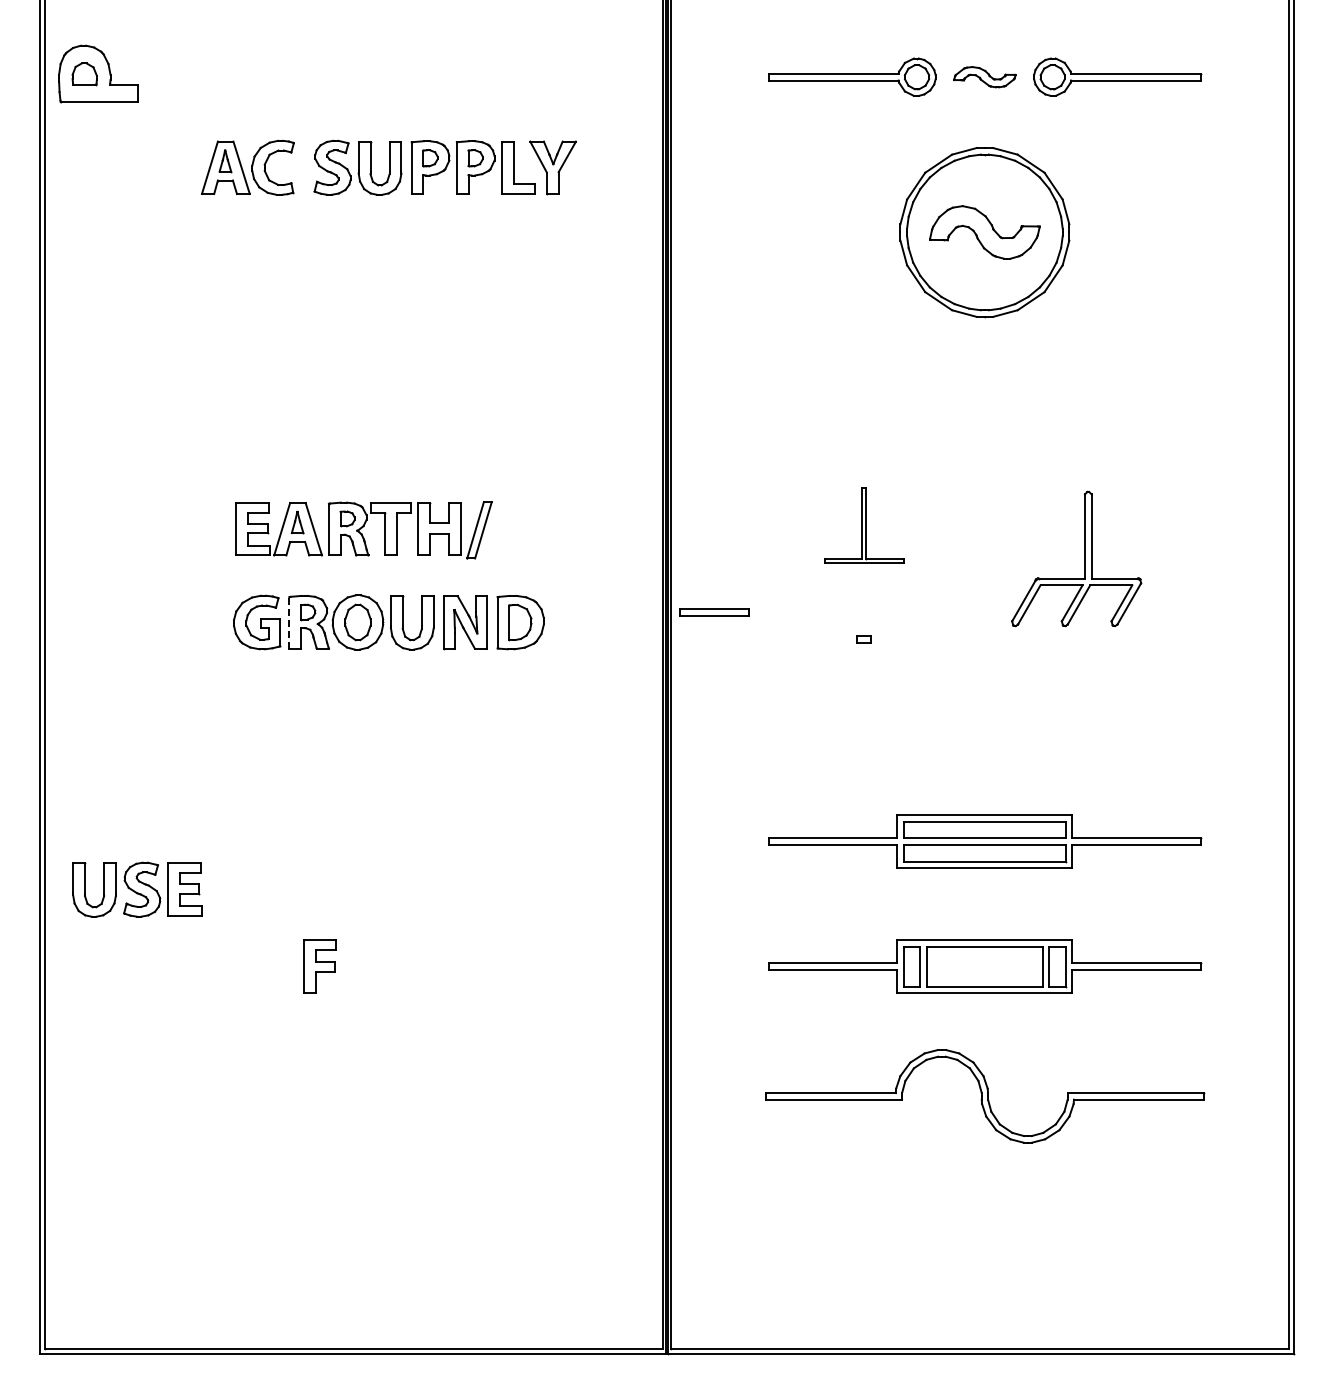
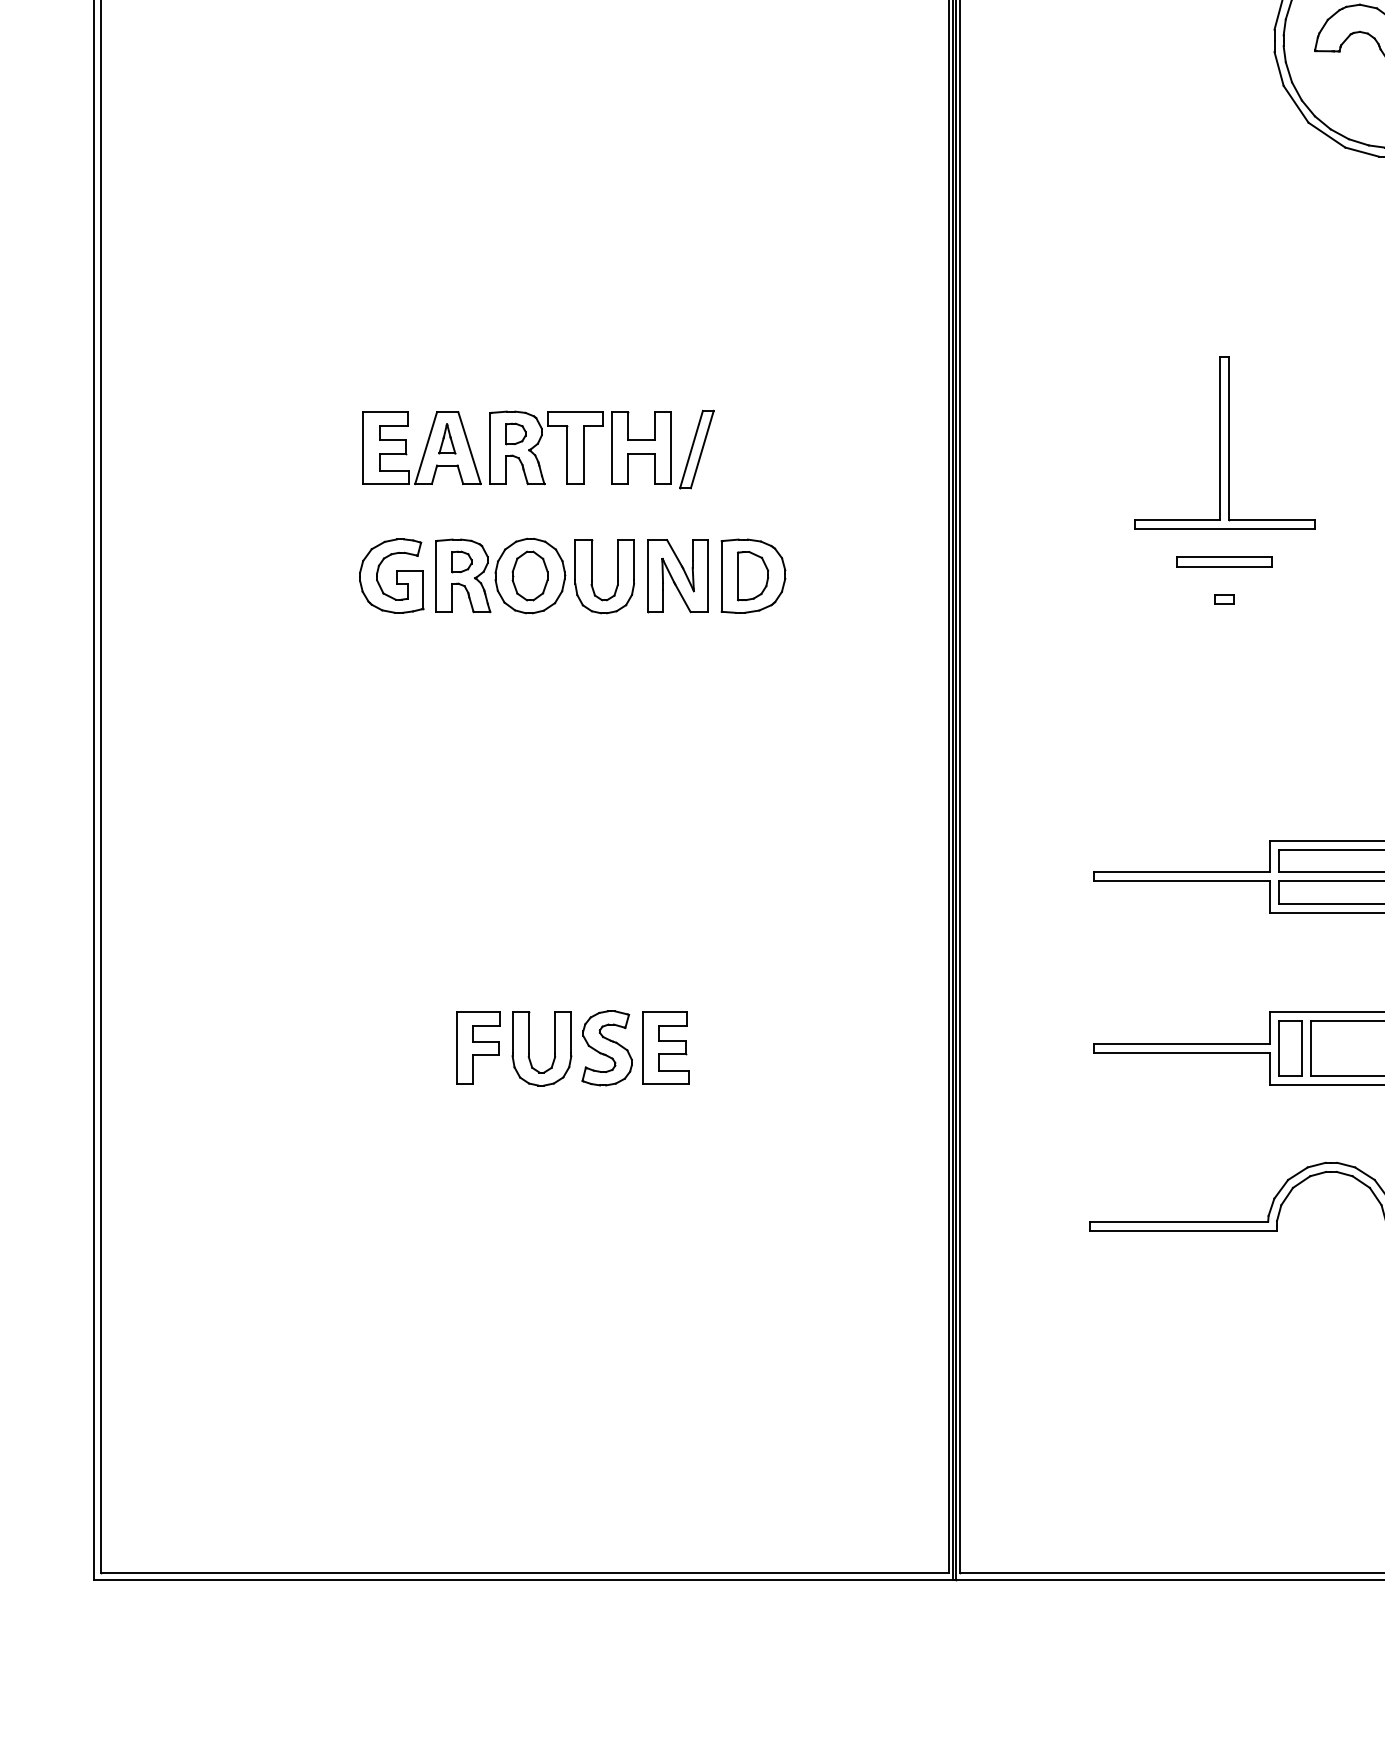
part: (864, 525) -> (1225, 442), size x1.67
part: (714, 612) -> (1225, 562), moved
line: (289, 622) -> (436, 576), dashed -> solid
part: (137, 889) -> (600, 1048), moved

